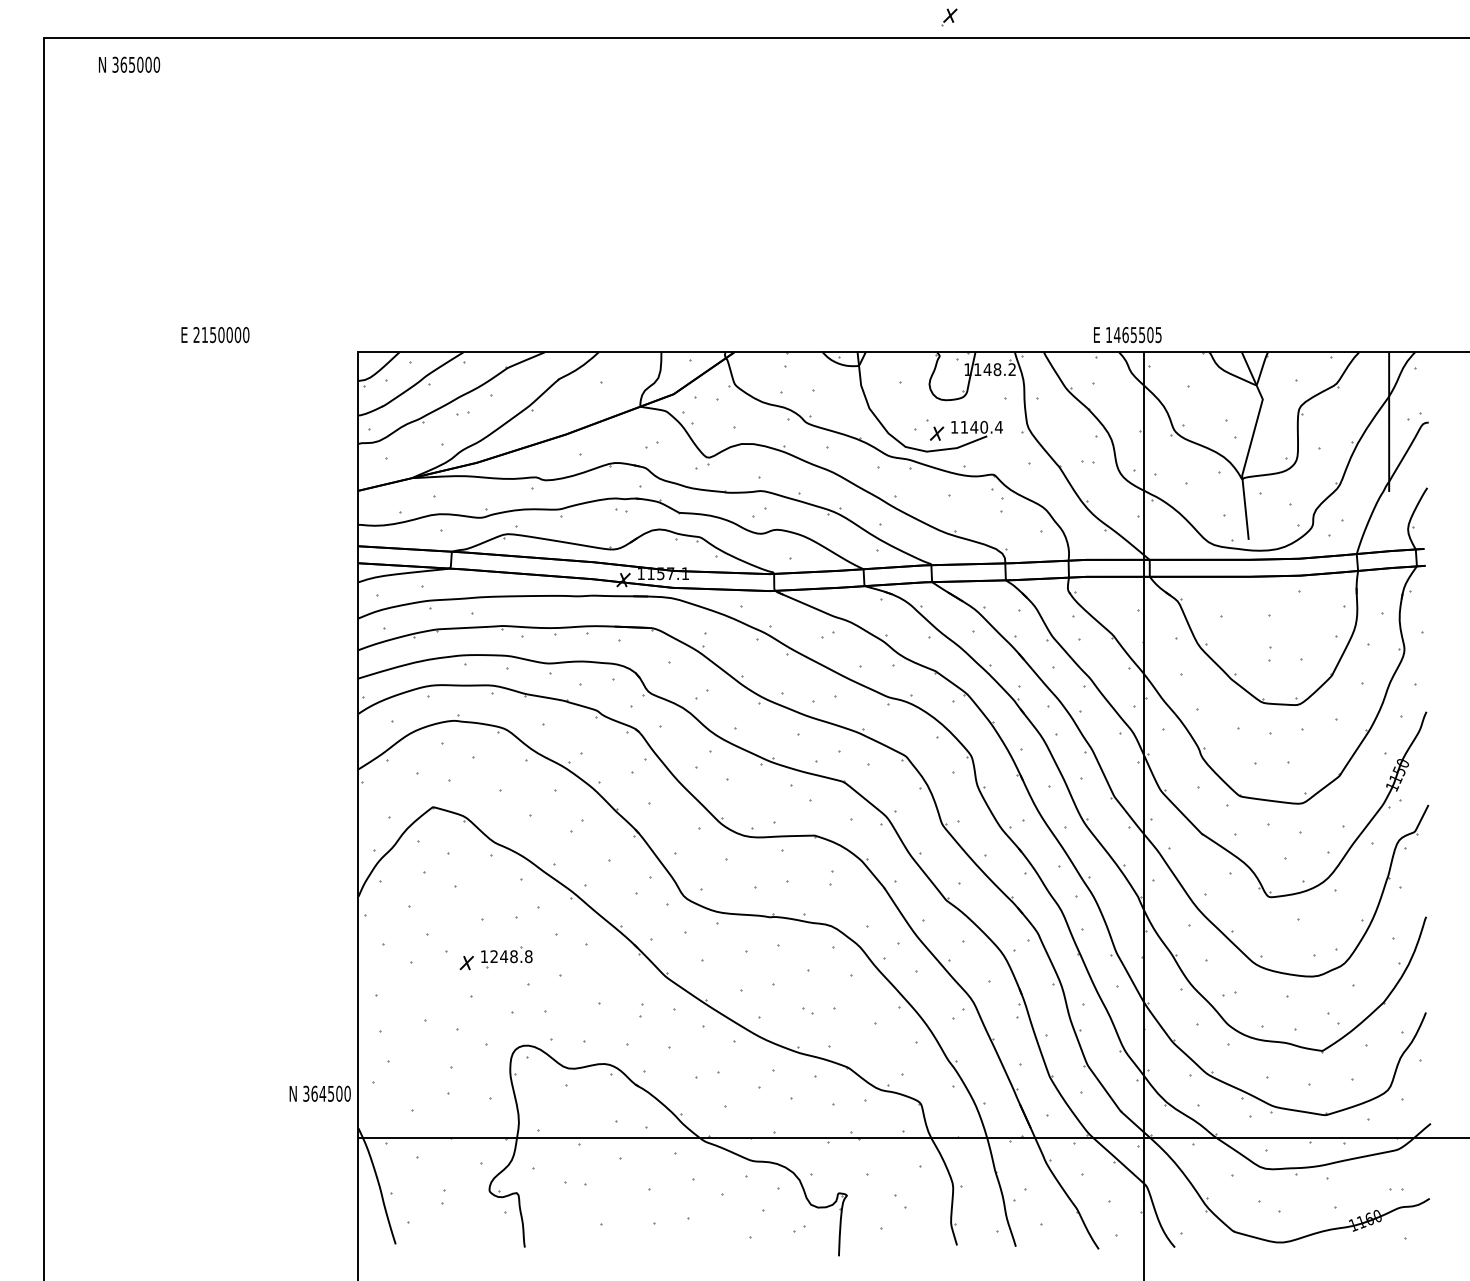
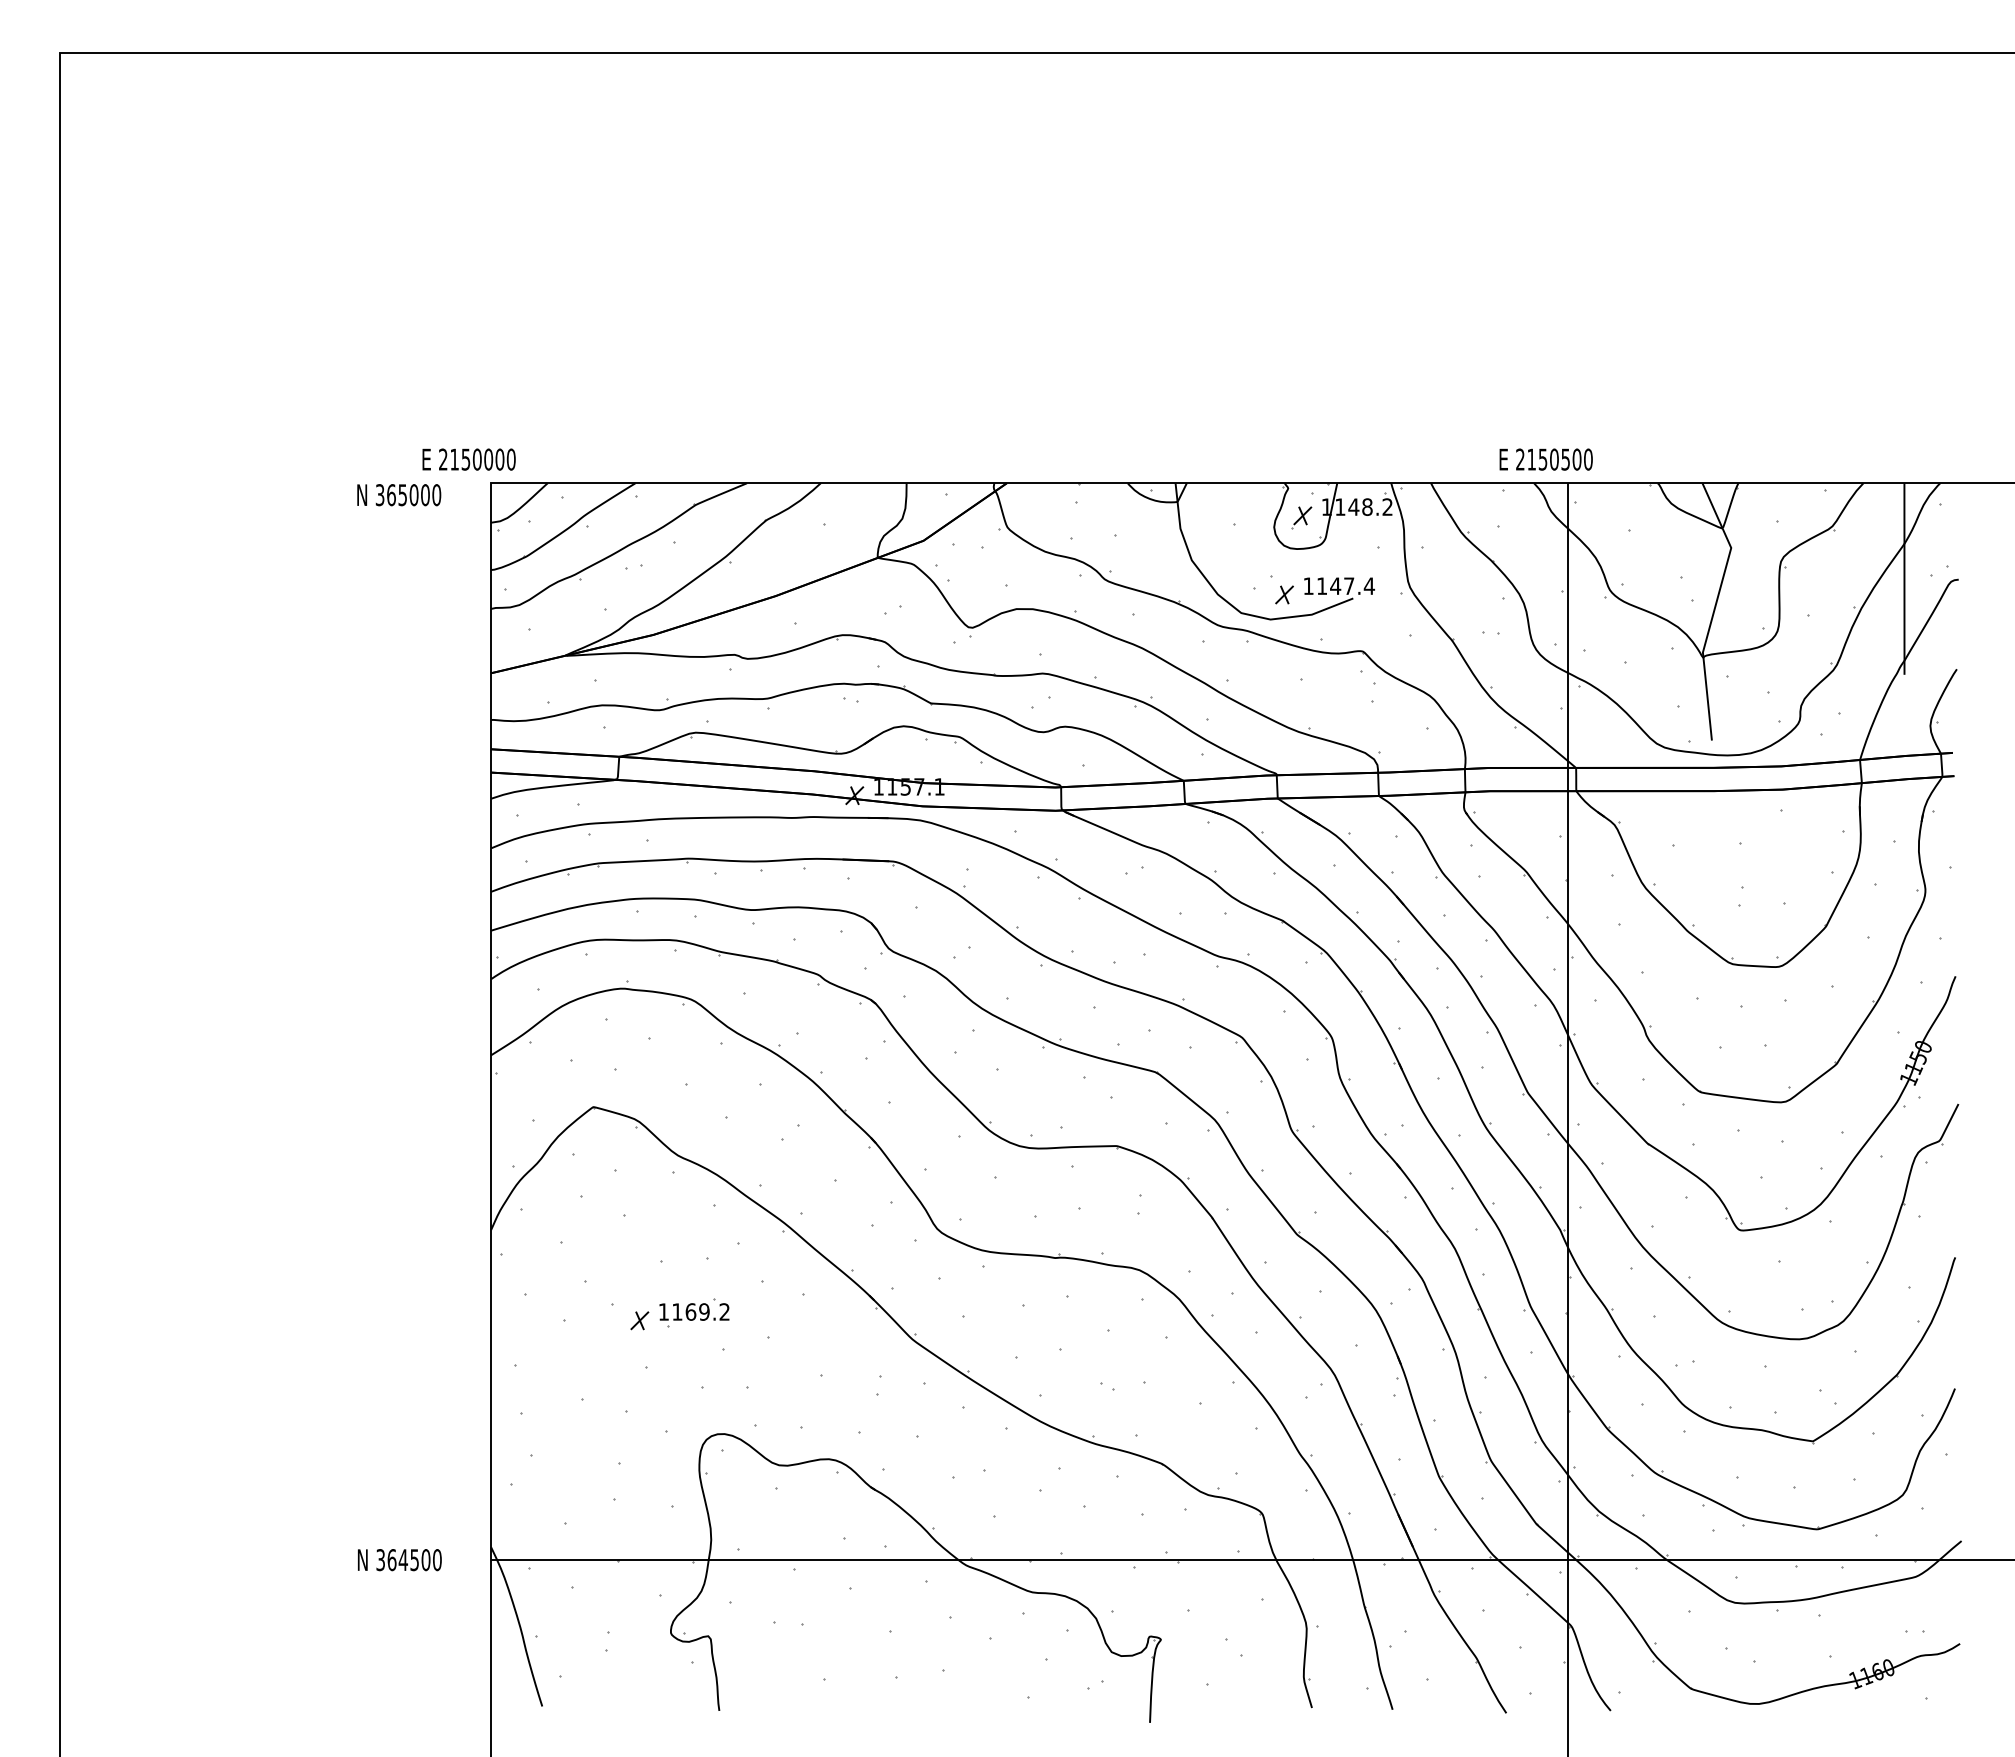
part: (949, 16) -> (1301, 517), moved
text: (129, 65) -> (399, 495), moved
text: (215, 334) -> (468, 459), moved
text: (1133, 334) -> (1554, 459), 1465505 -> 2150500
text: (984, 427) -> (1349, 586), 1140.4 -> 1147.4
text: (511, 956) -> (700, 1311), 1248.8 -> 1169.2
text: (320, 1094) -> (399, 1560), moved

